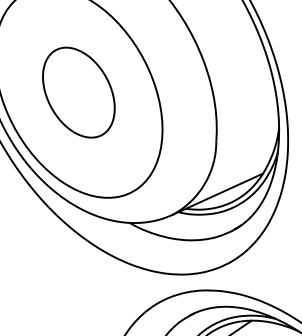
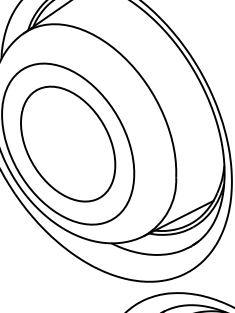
part: (79, 91) -> (68, 143), size x1.67

